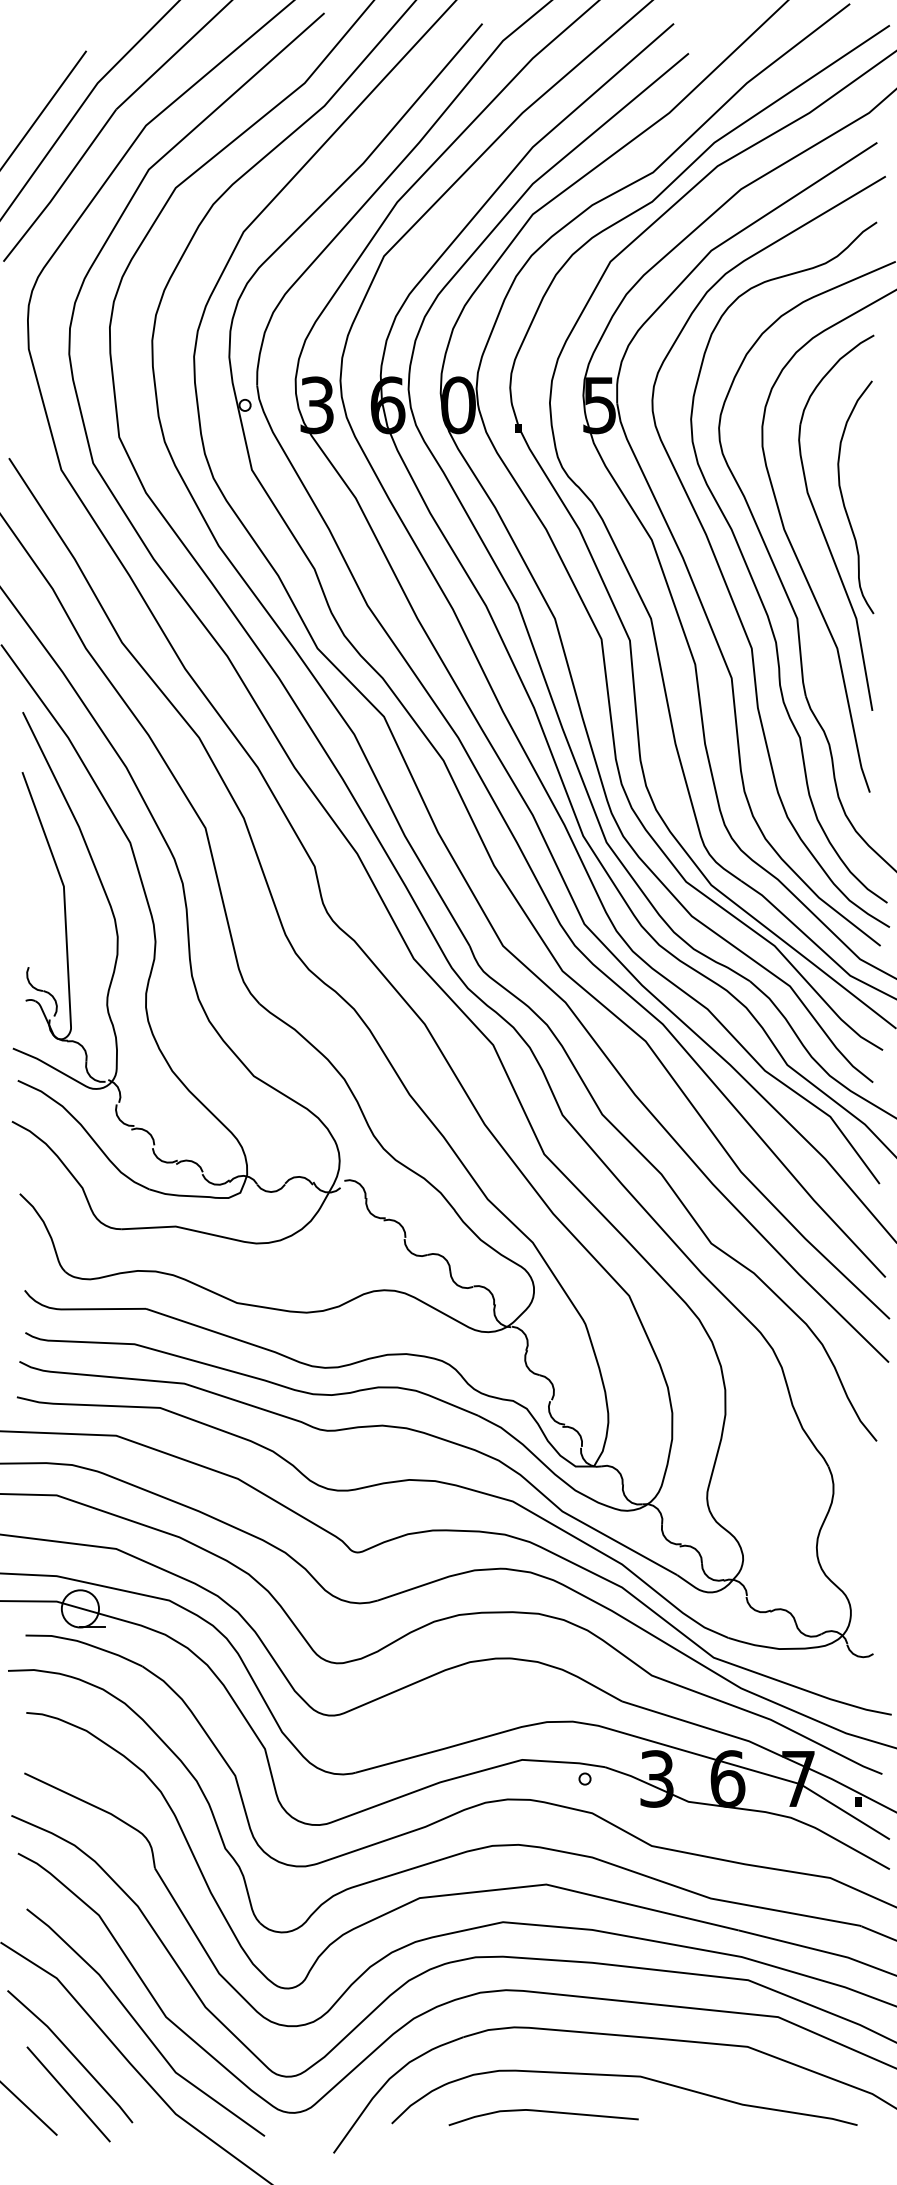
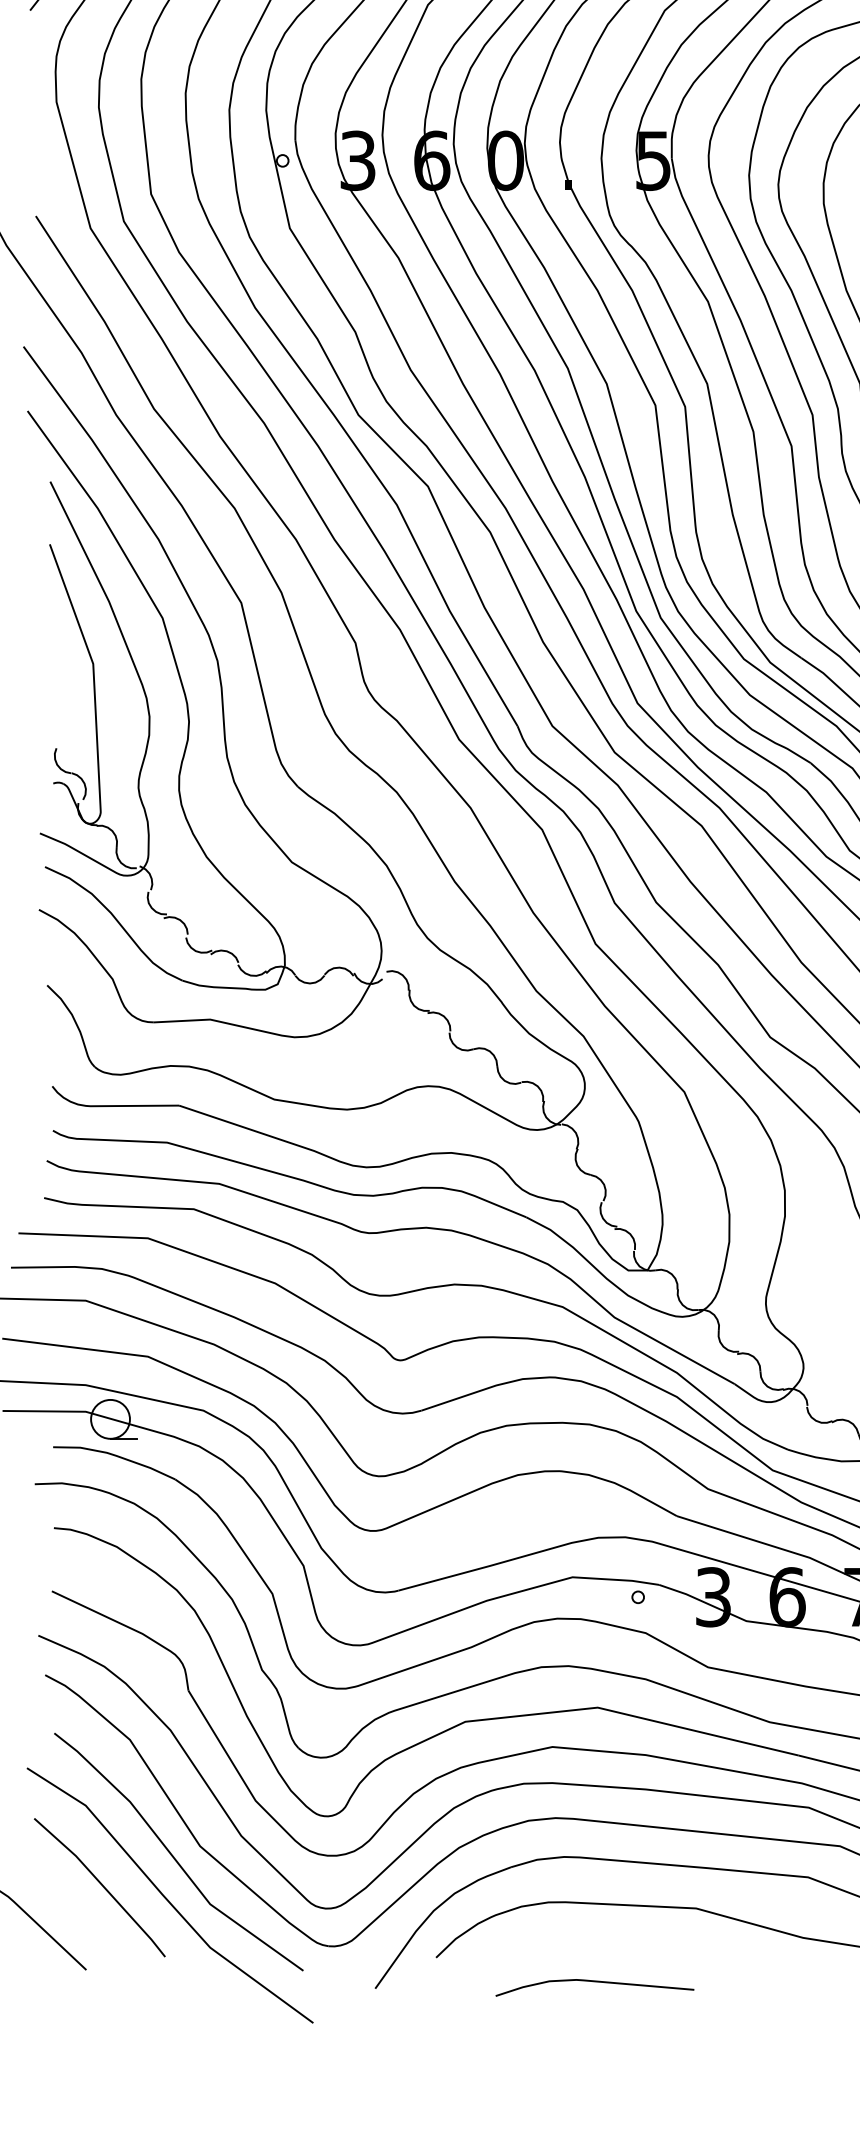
line: (68, 2094) -> (98, 1927), removed
curve: (543, 2112) -> (594, 1982), moved

